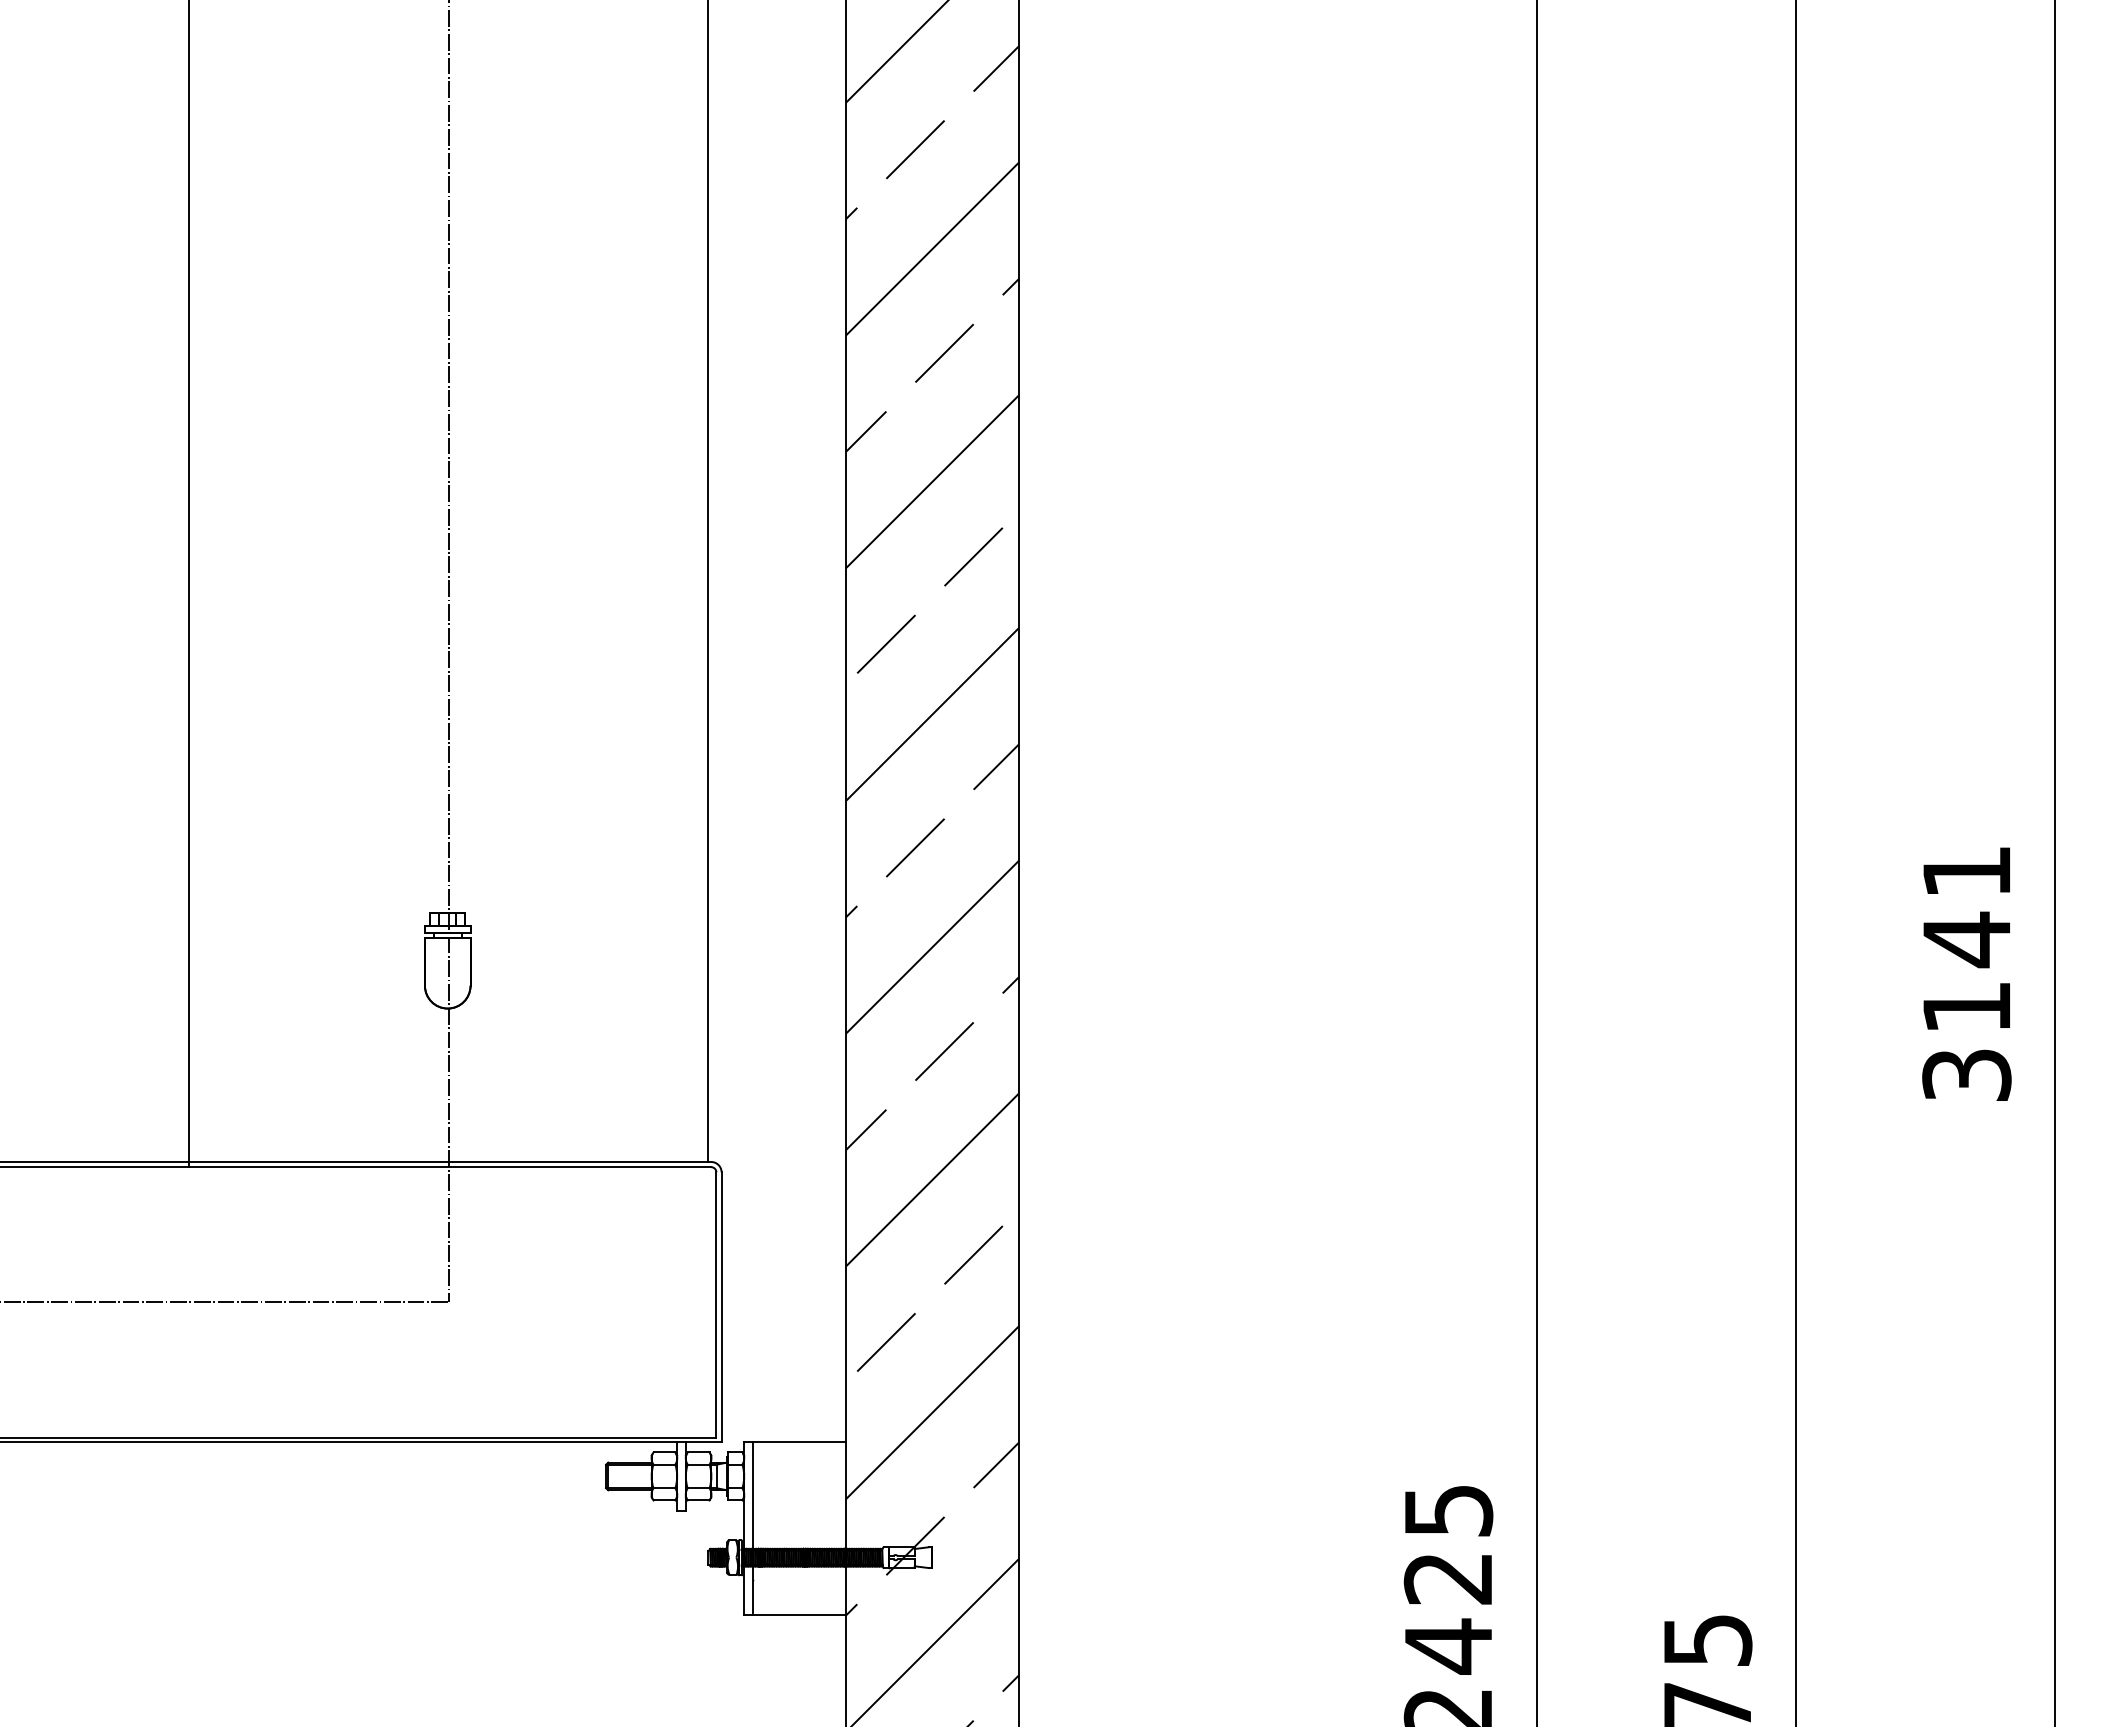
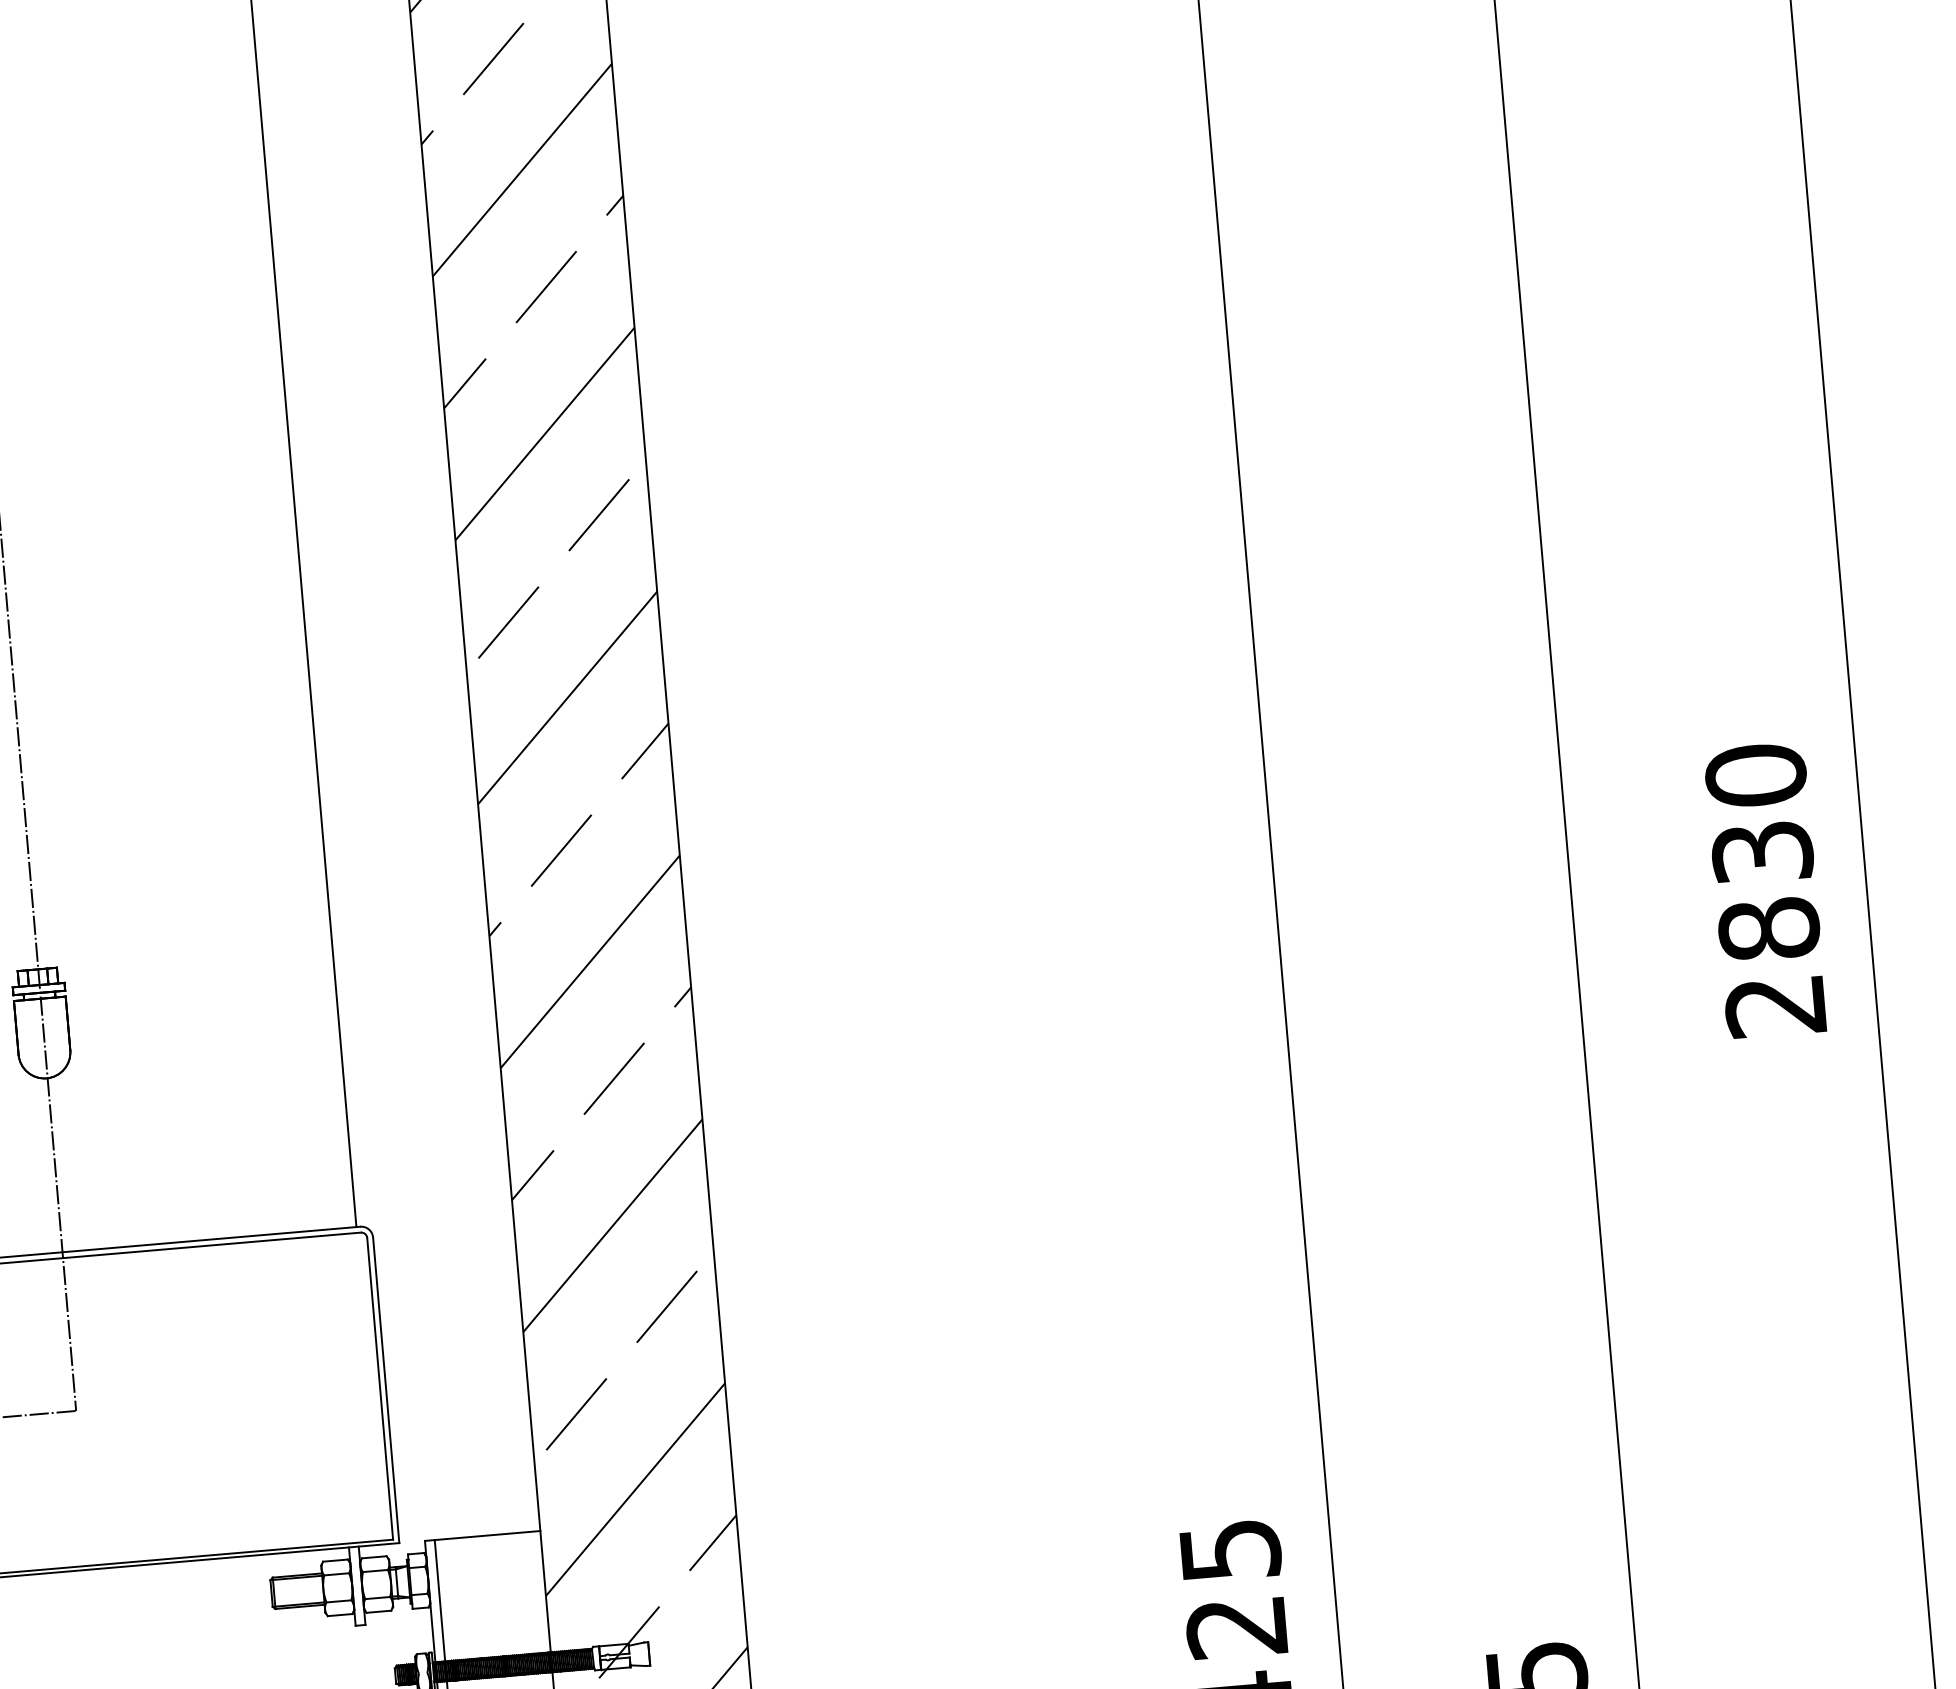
text: (1966, 973) -> (1765, 890), 3141 -> 2830

